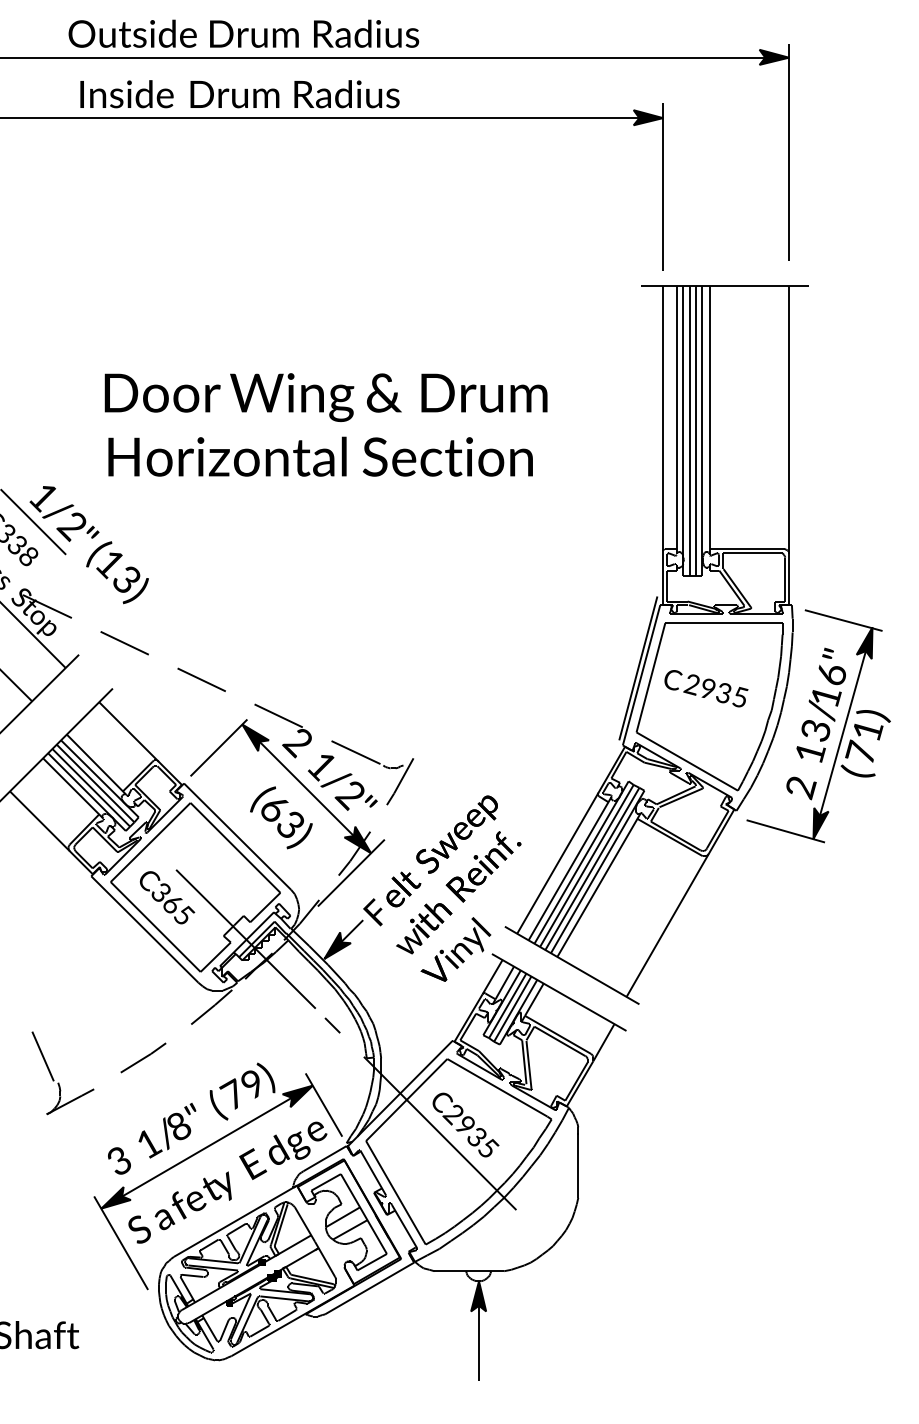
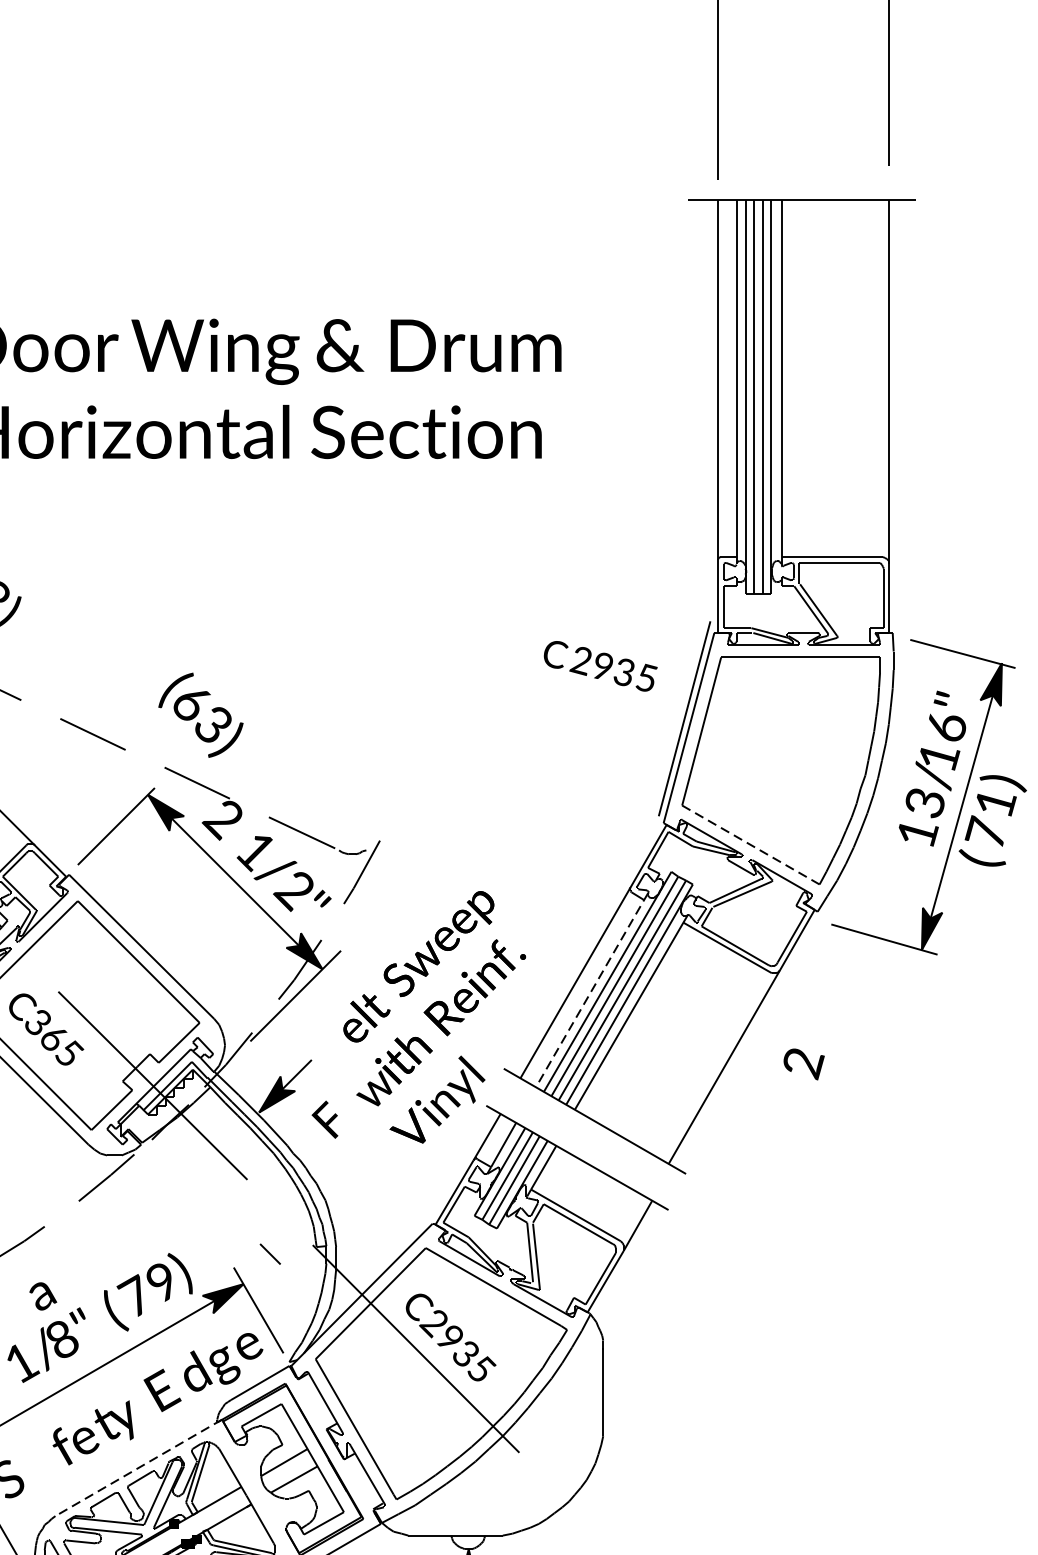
text: (706, 688) -> (600, 666), moved
line: (687, 761) -> (751, 844), solid -> dashed
text: (801, 788) -> (804, 1064), moved
text: (281, 817) -> (201, 714), moved
line: (570, 868) -> (592, 989), solid -> dashed
text: (372, 912) -> (324, 1119), moved
line: (332, 1025) -> (270, 1254), moved
text: (164, 1219) -> (42, 1296), moved
line: (235, 1221) -> (138, 1468), solid -> dashed

